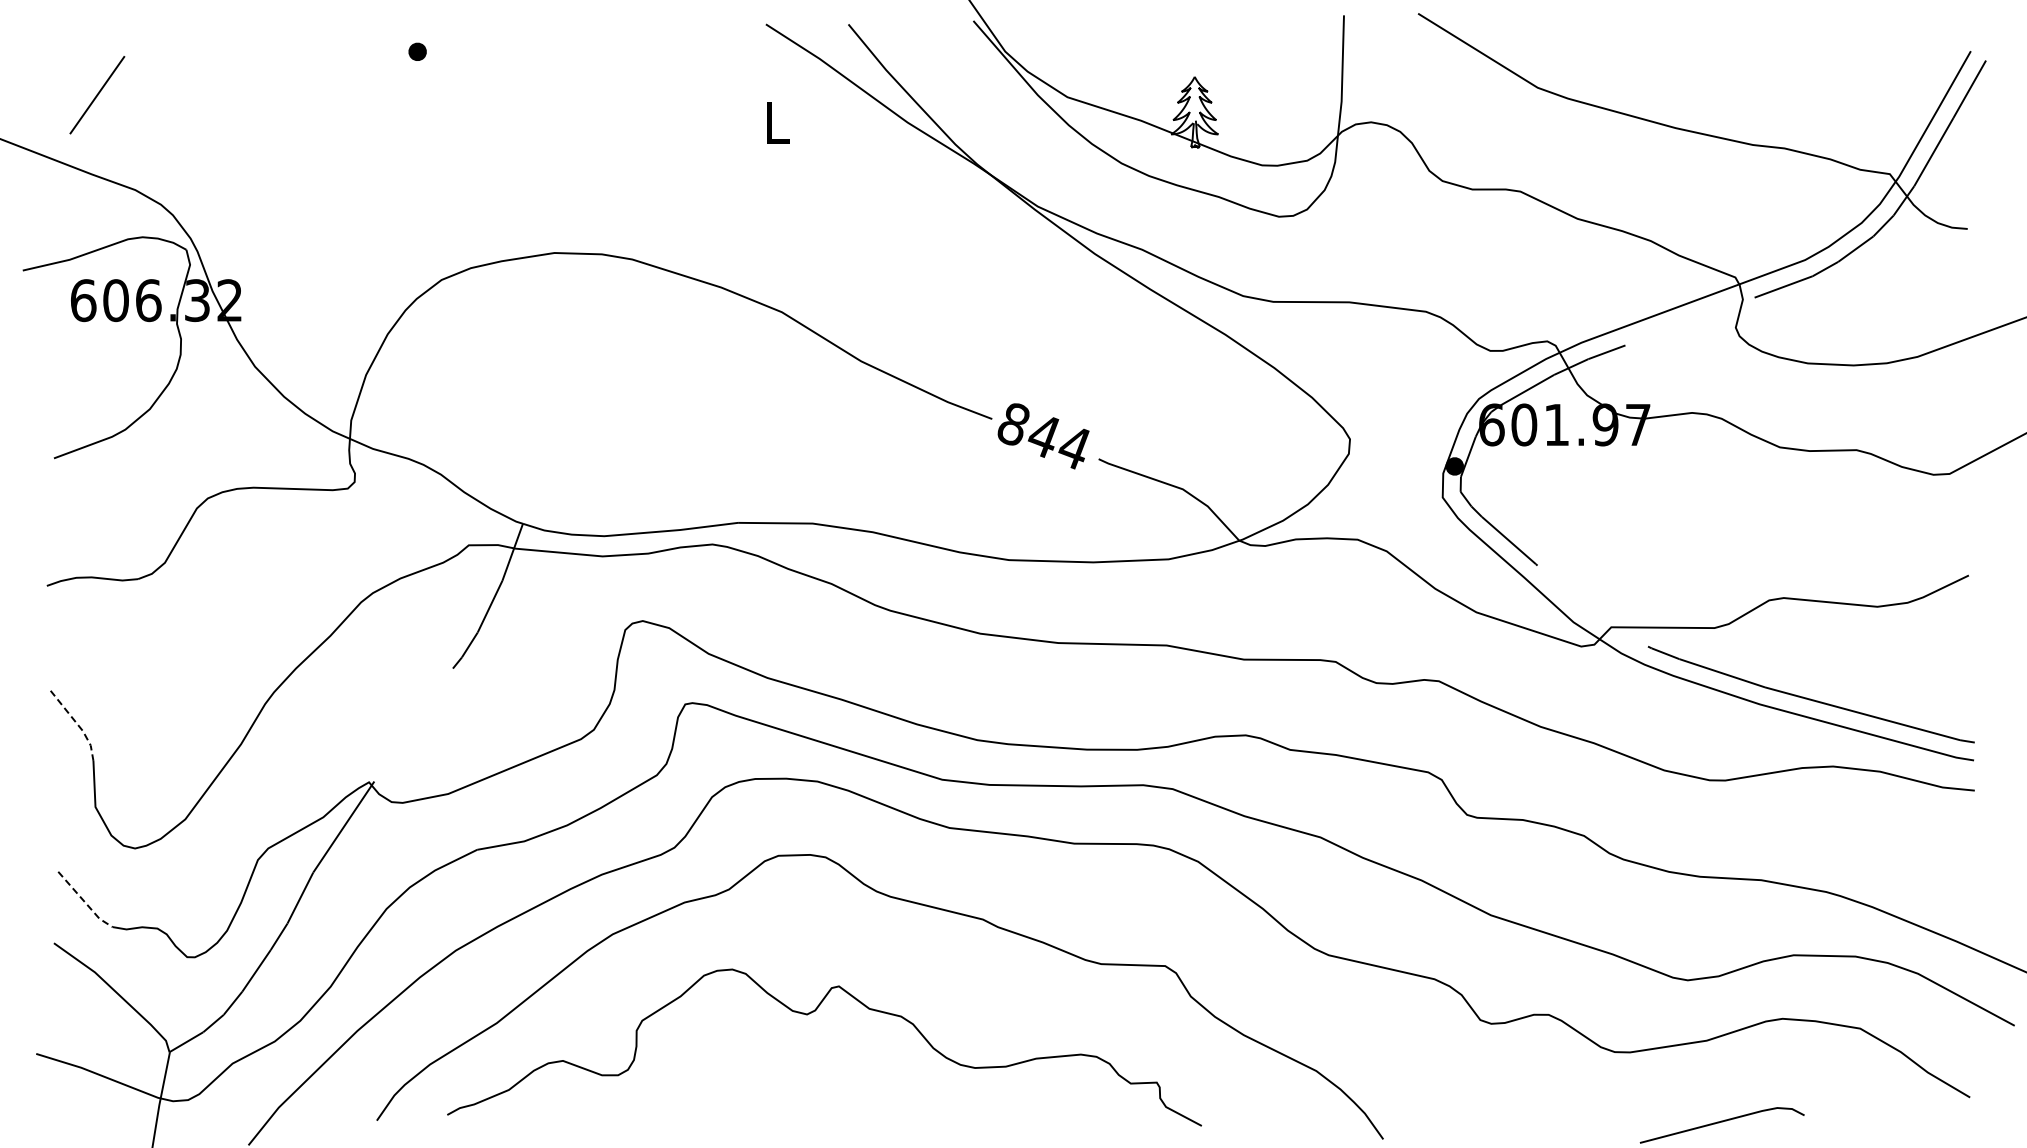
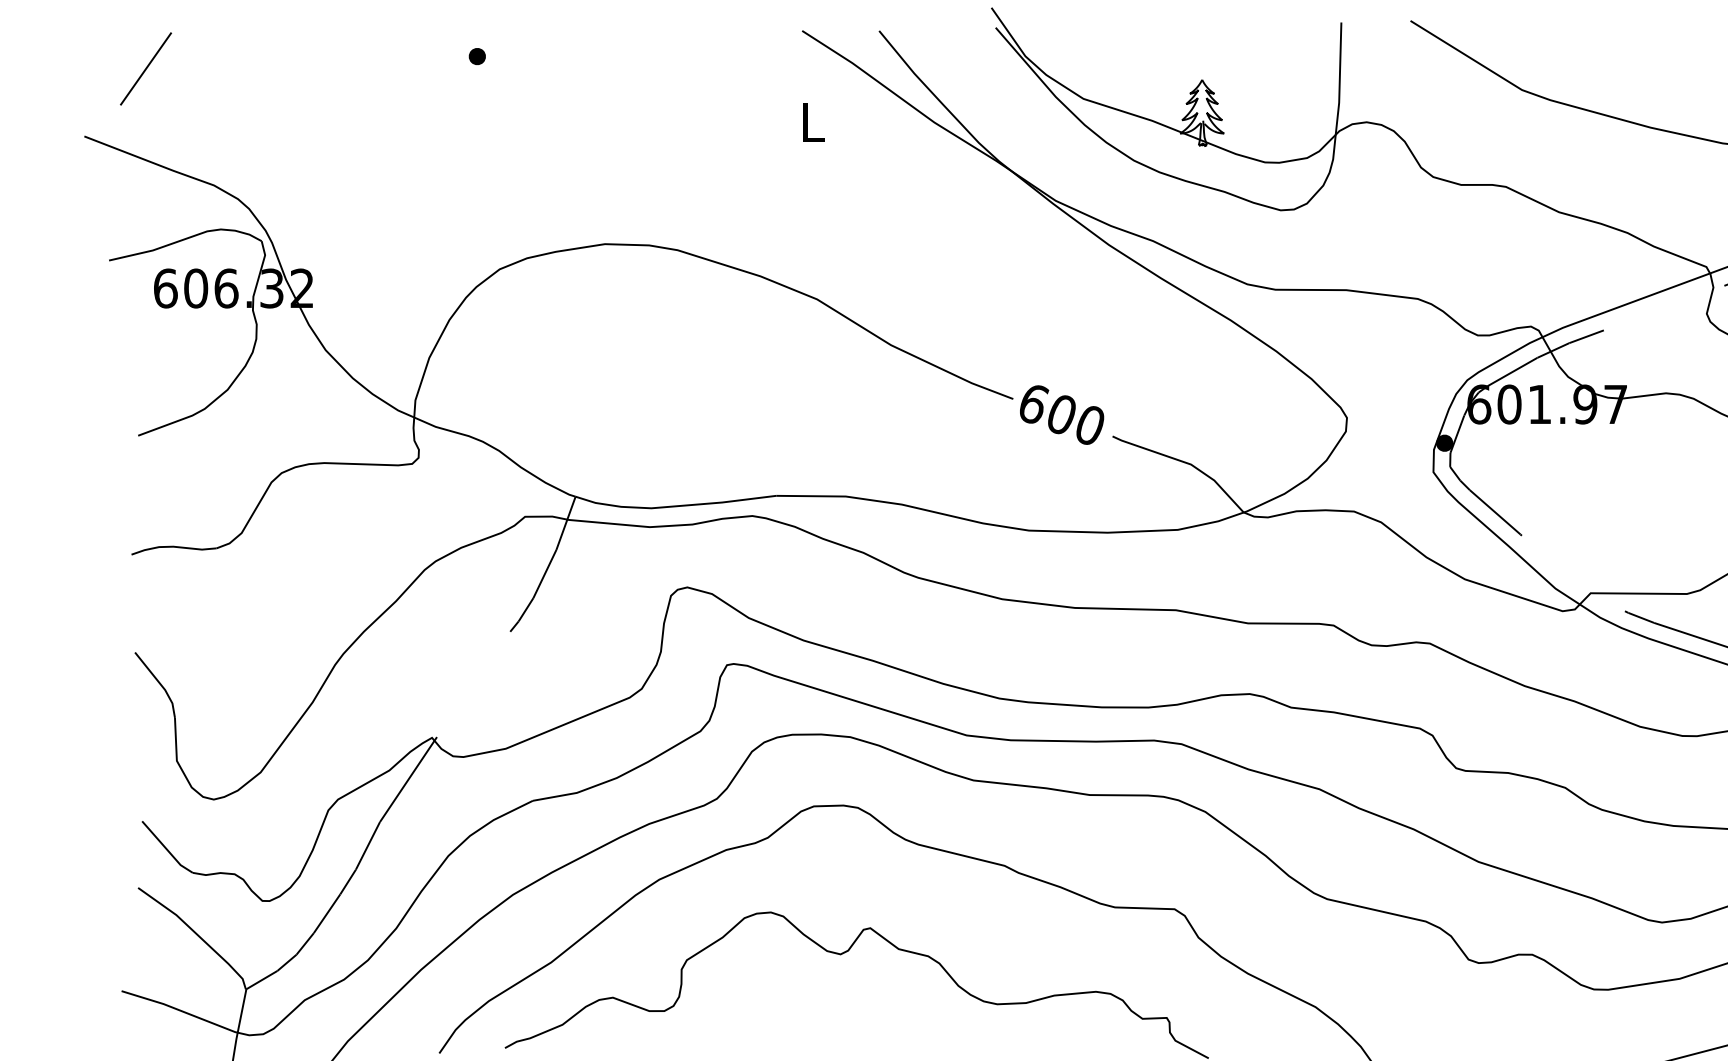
line: (97, 95) -> (146, 69), moved
text: (1043, 436) -> (1061, 415), 844 -> 600
line: (77, 724) -> (160, 683), dashed -> solid
line: (84, 901) -> (166, 849), dashed -> solid

